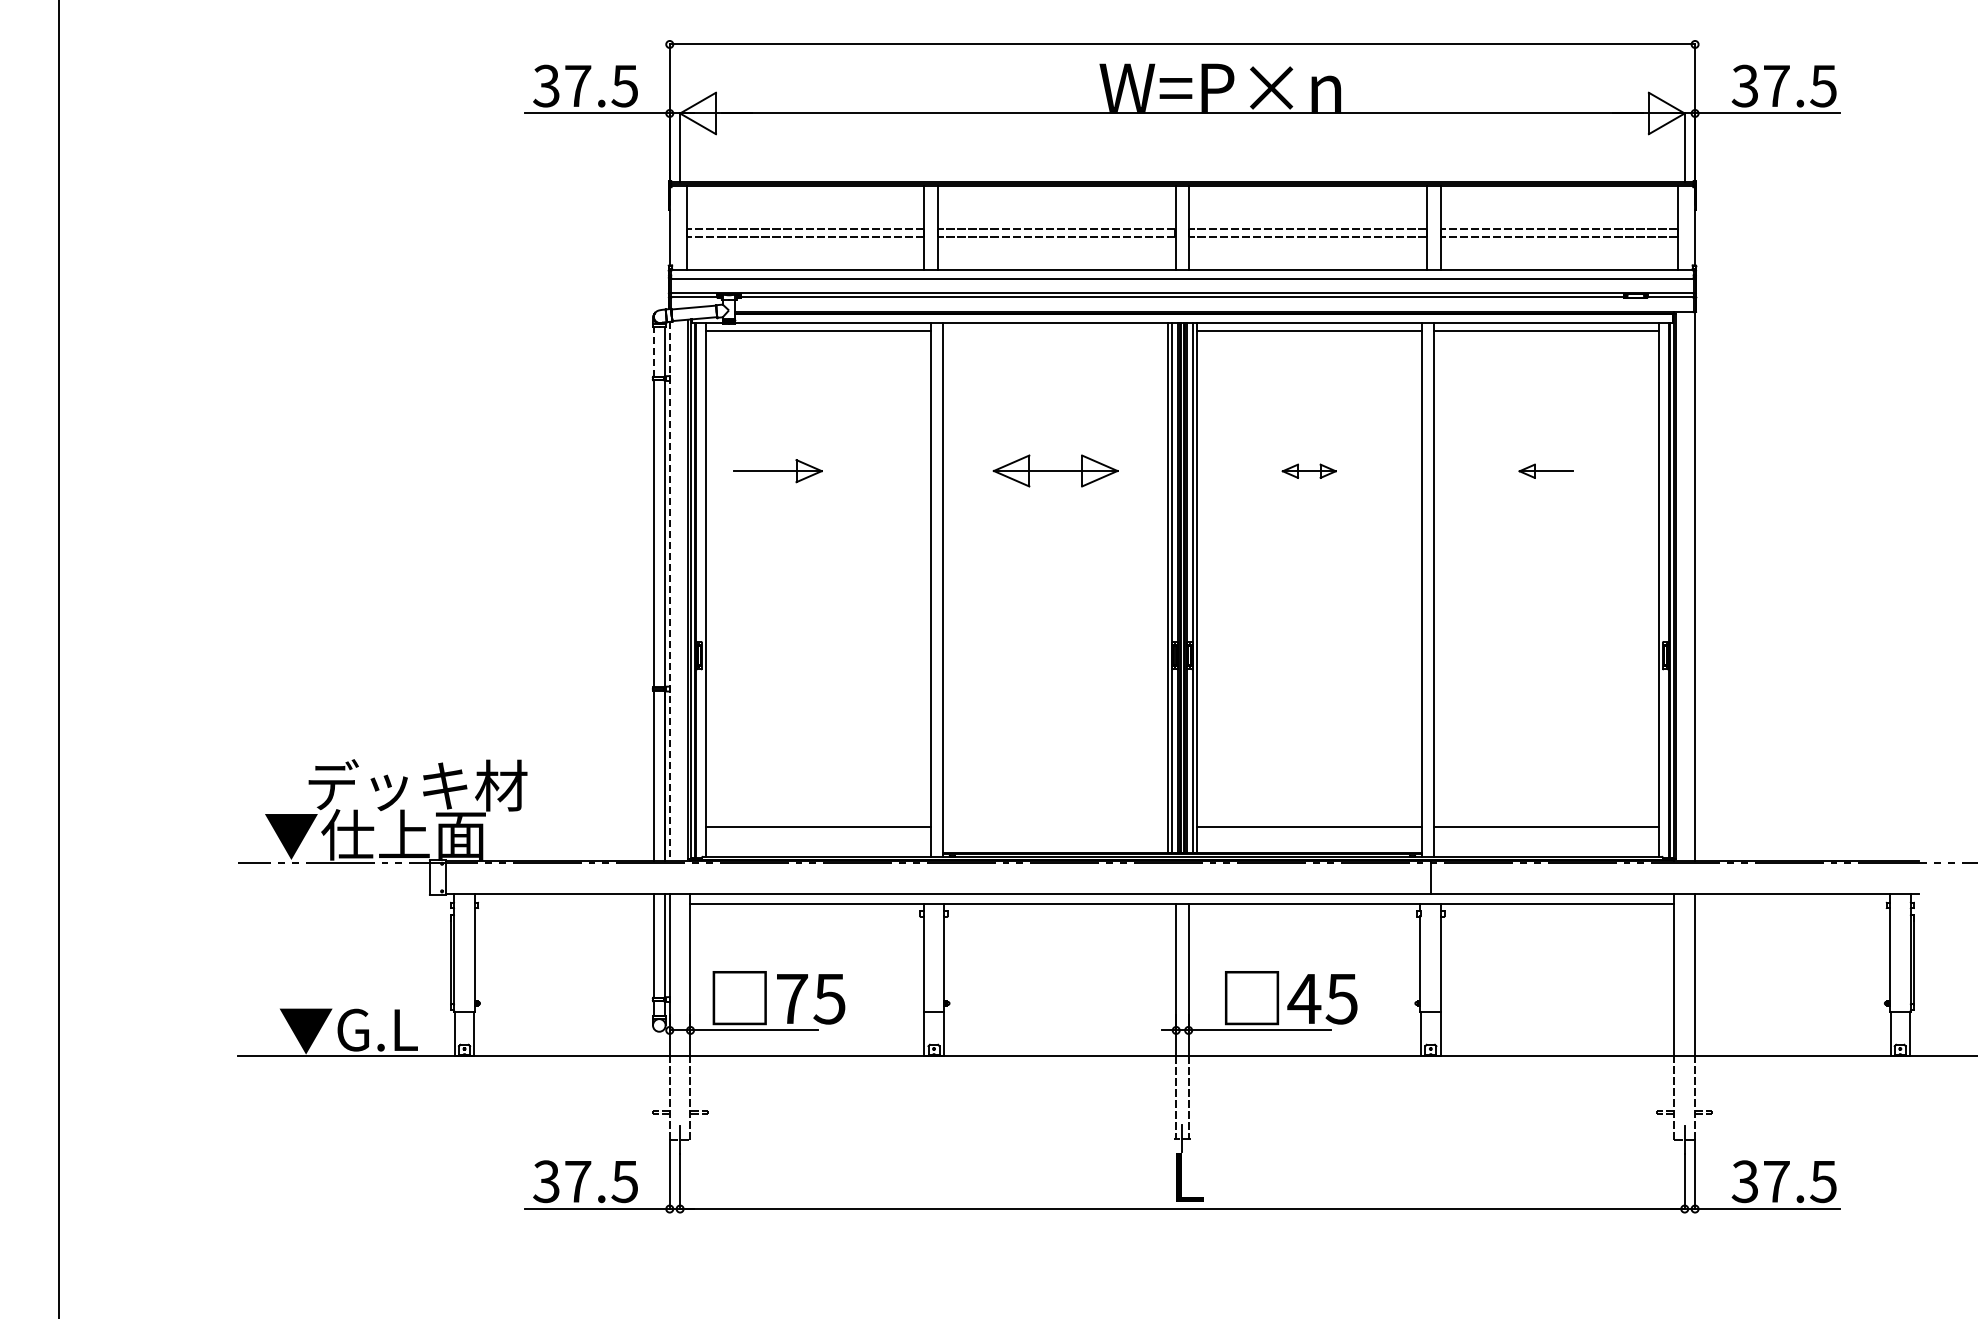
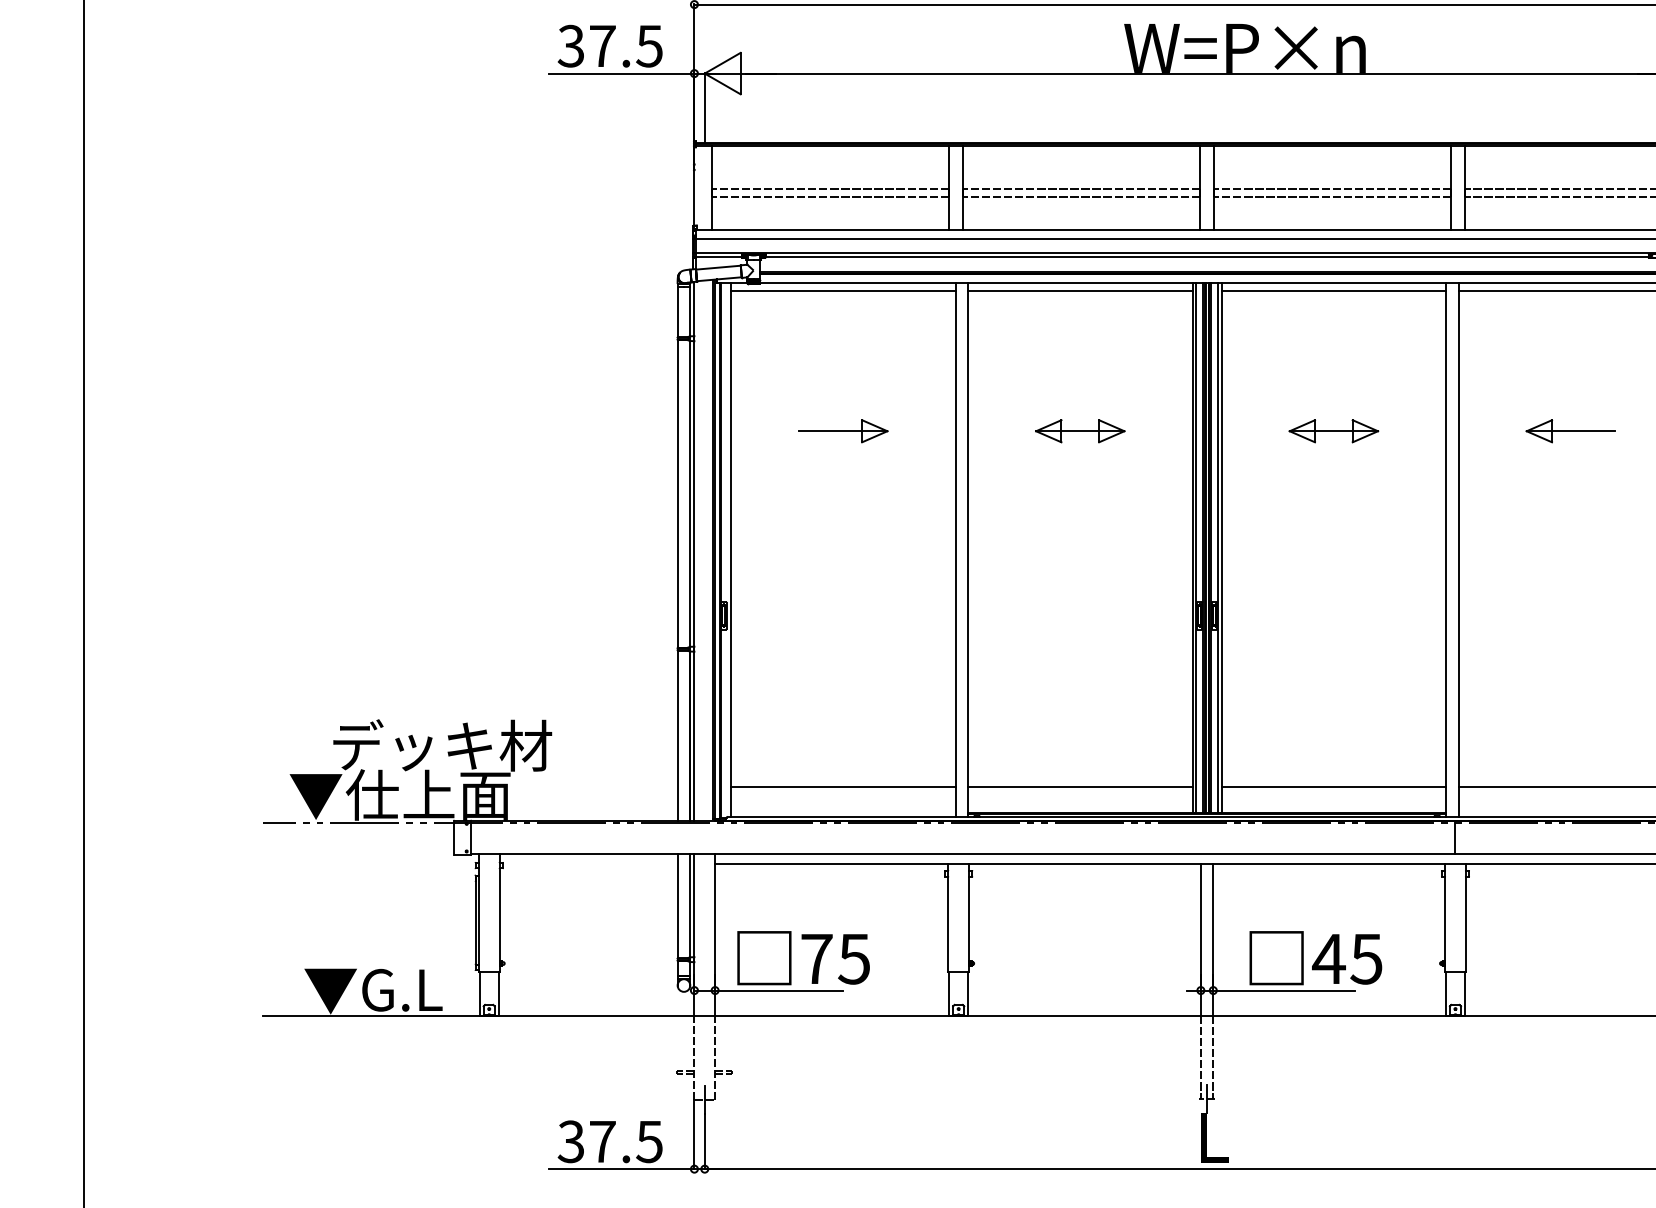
line: (1055, 331) -> (1080, 291), added
line: (653, 351) -> (678, 311), dashed -> solid
part: (777, 471) -> (843, 431), moved
part: (1055, 471) -> (1080, 431), size x0.71
part: (1309, 471) -> (1334, 431), size x1.67
part: (1545, 471) -> (1570, 431), size x1.67
line: (669, 591) -> (694, 551), dashed -> solid
line: (1055, 827) -> (1080, 787), added

